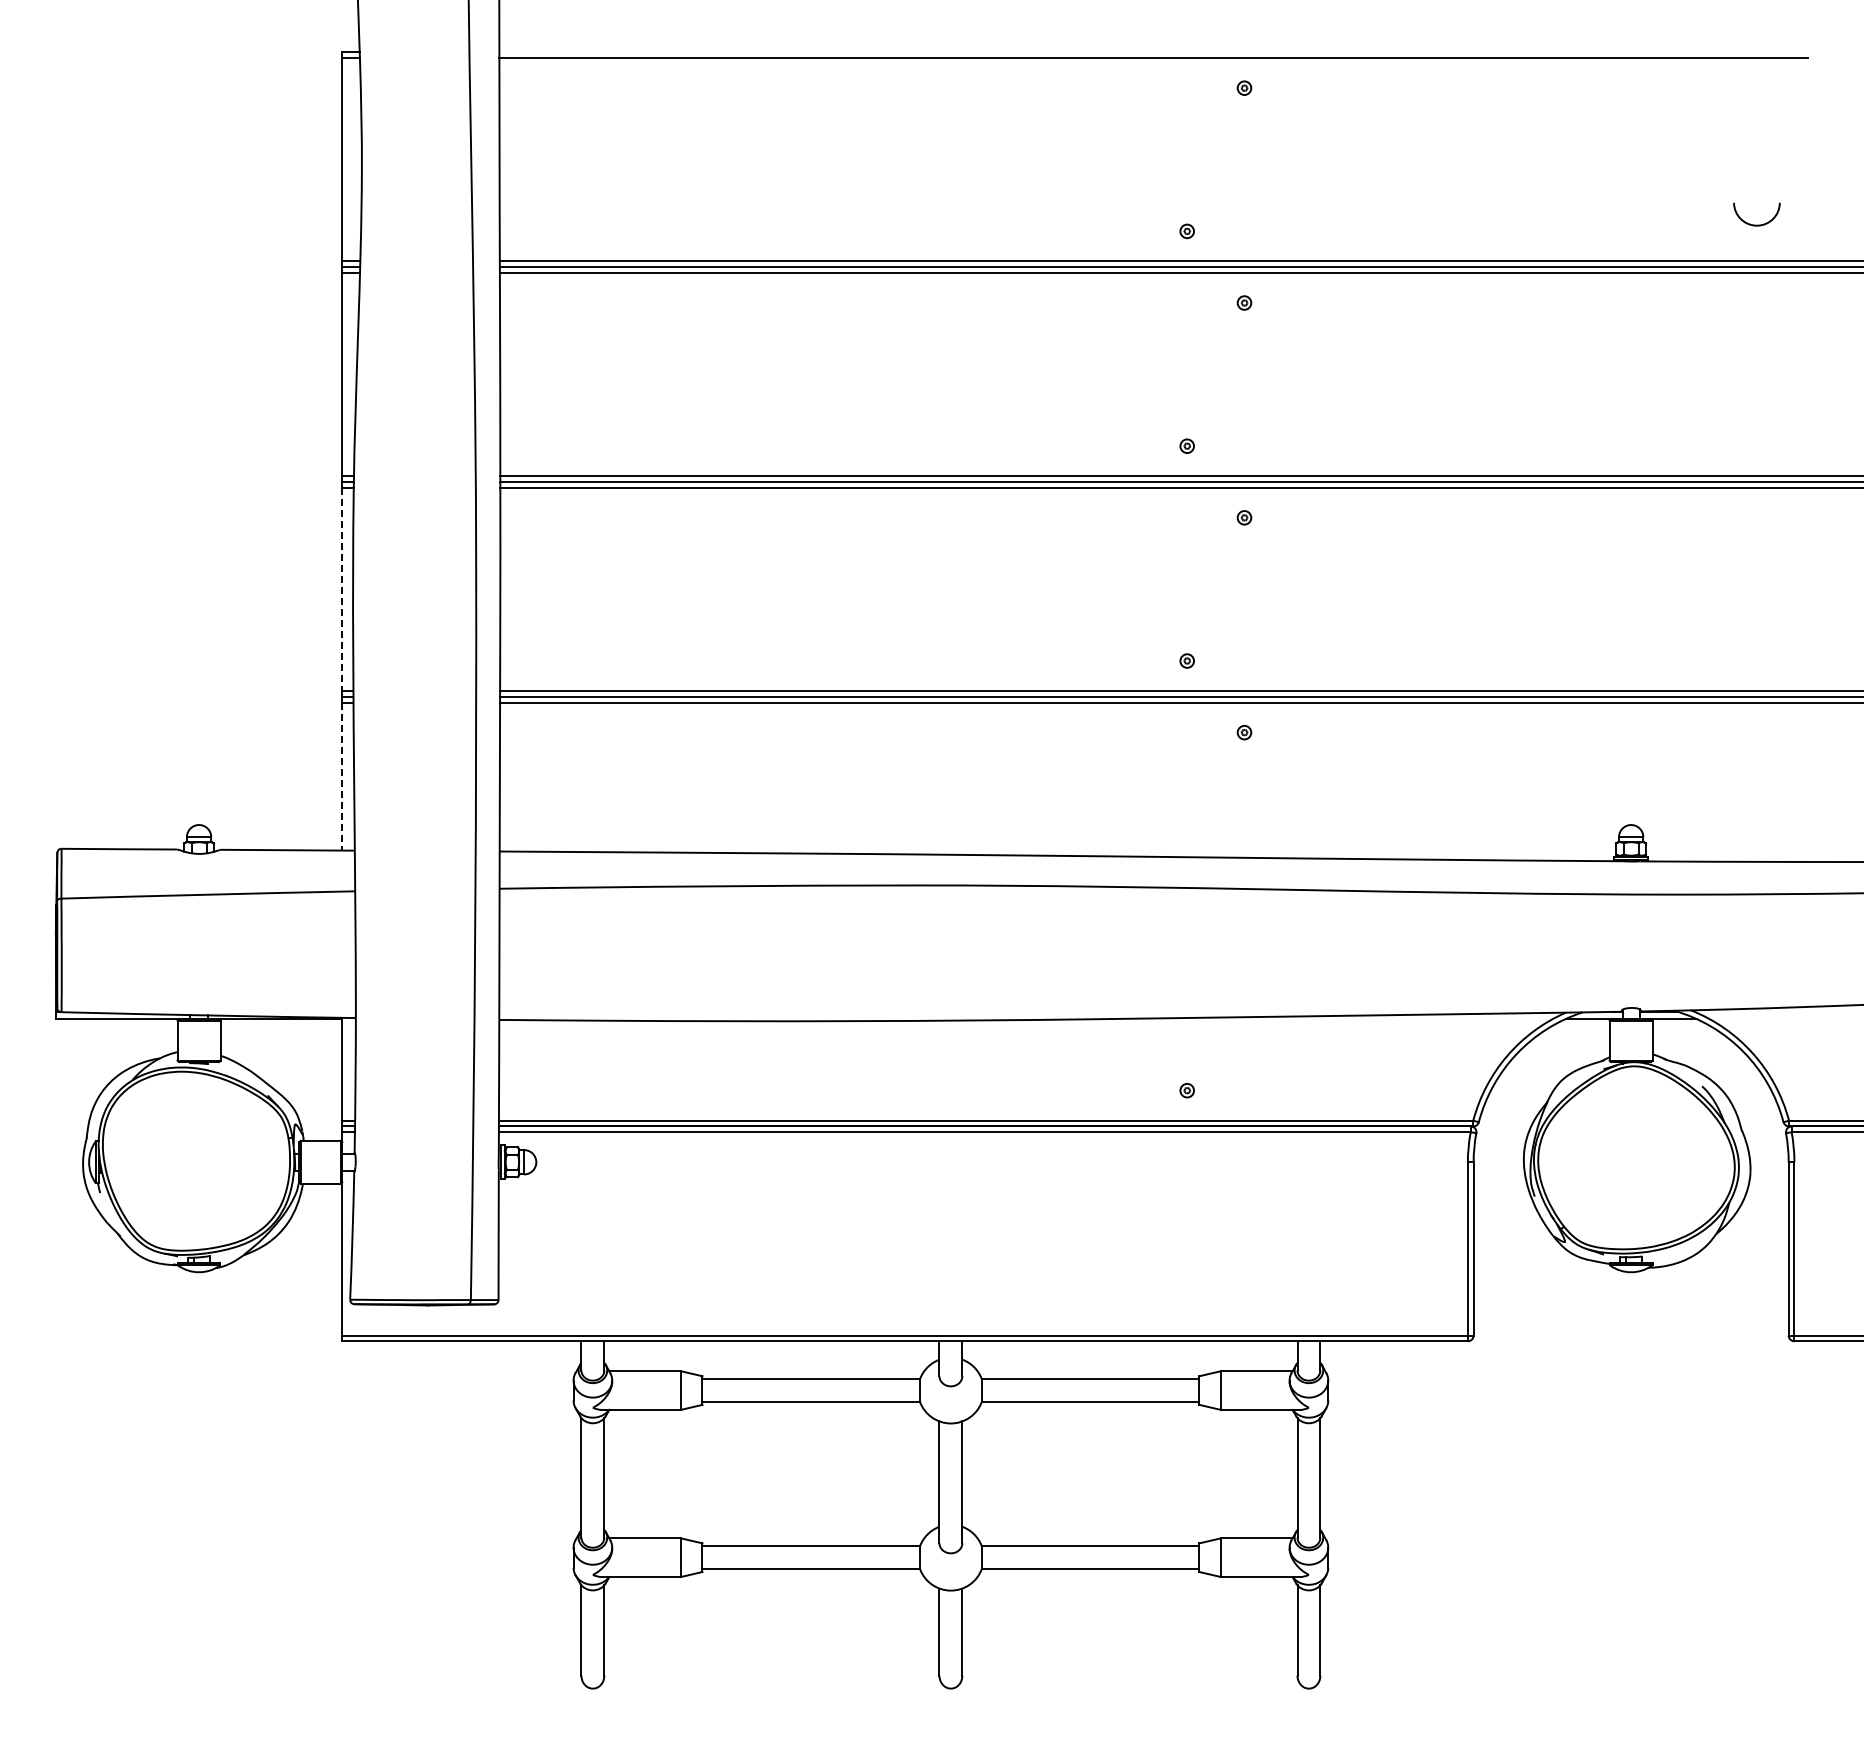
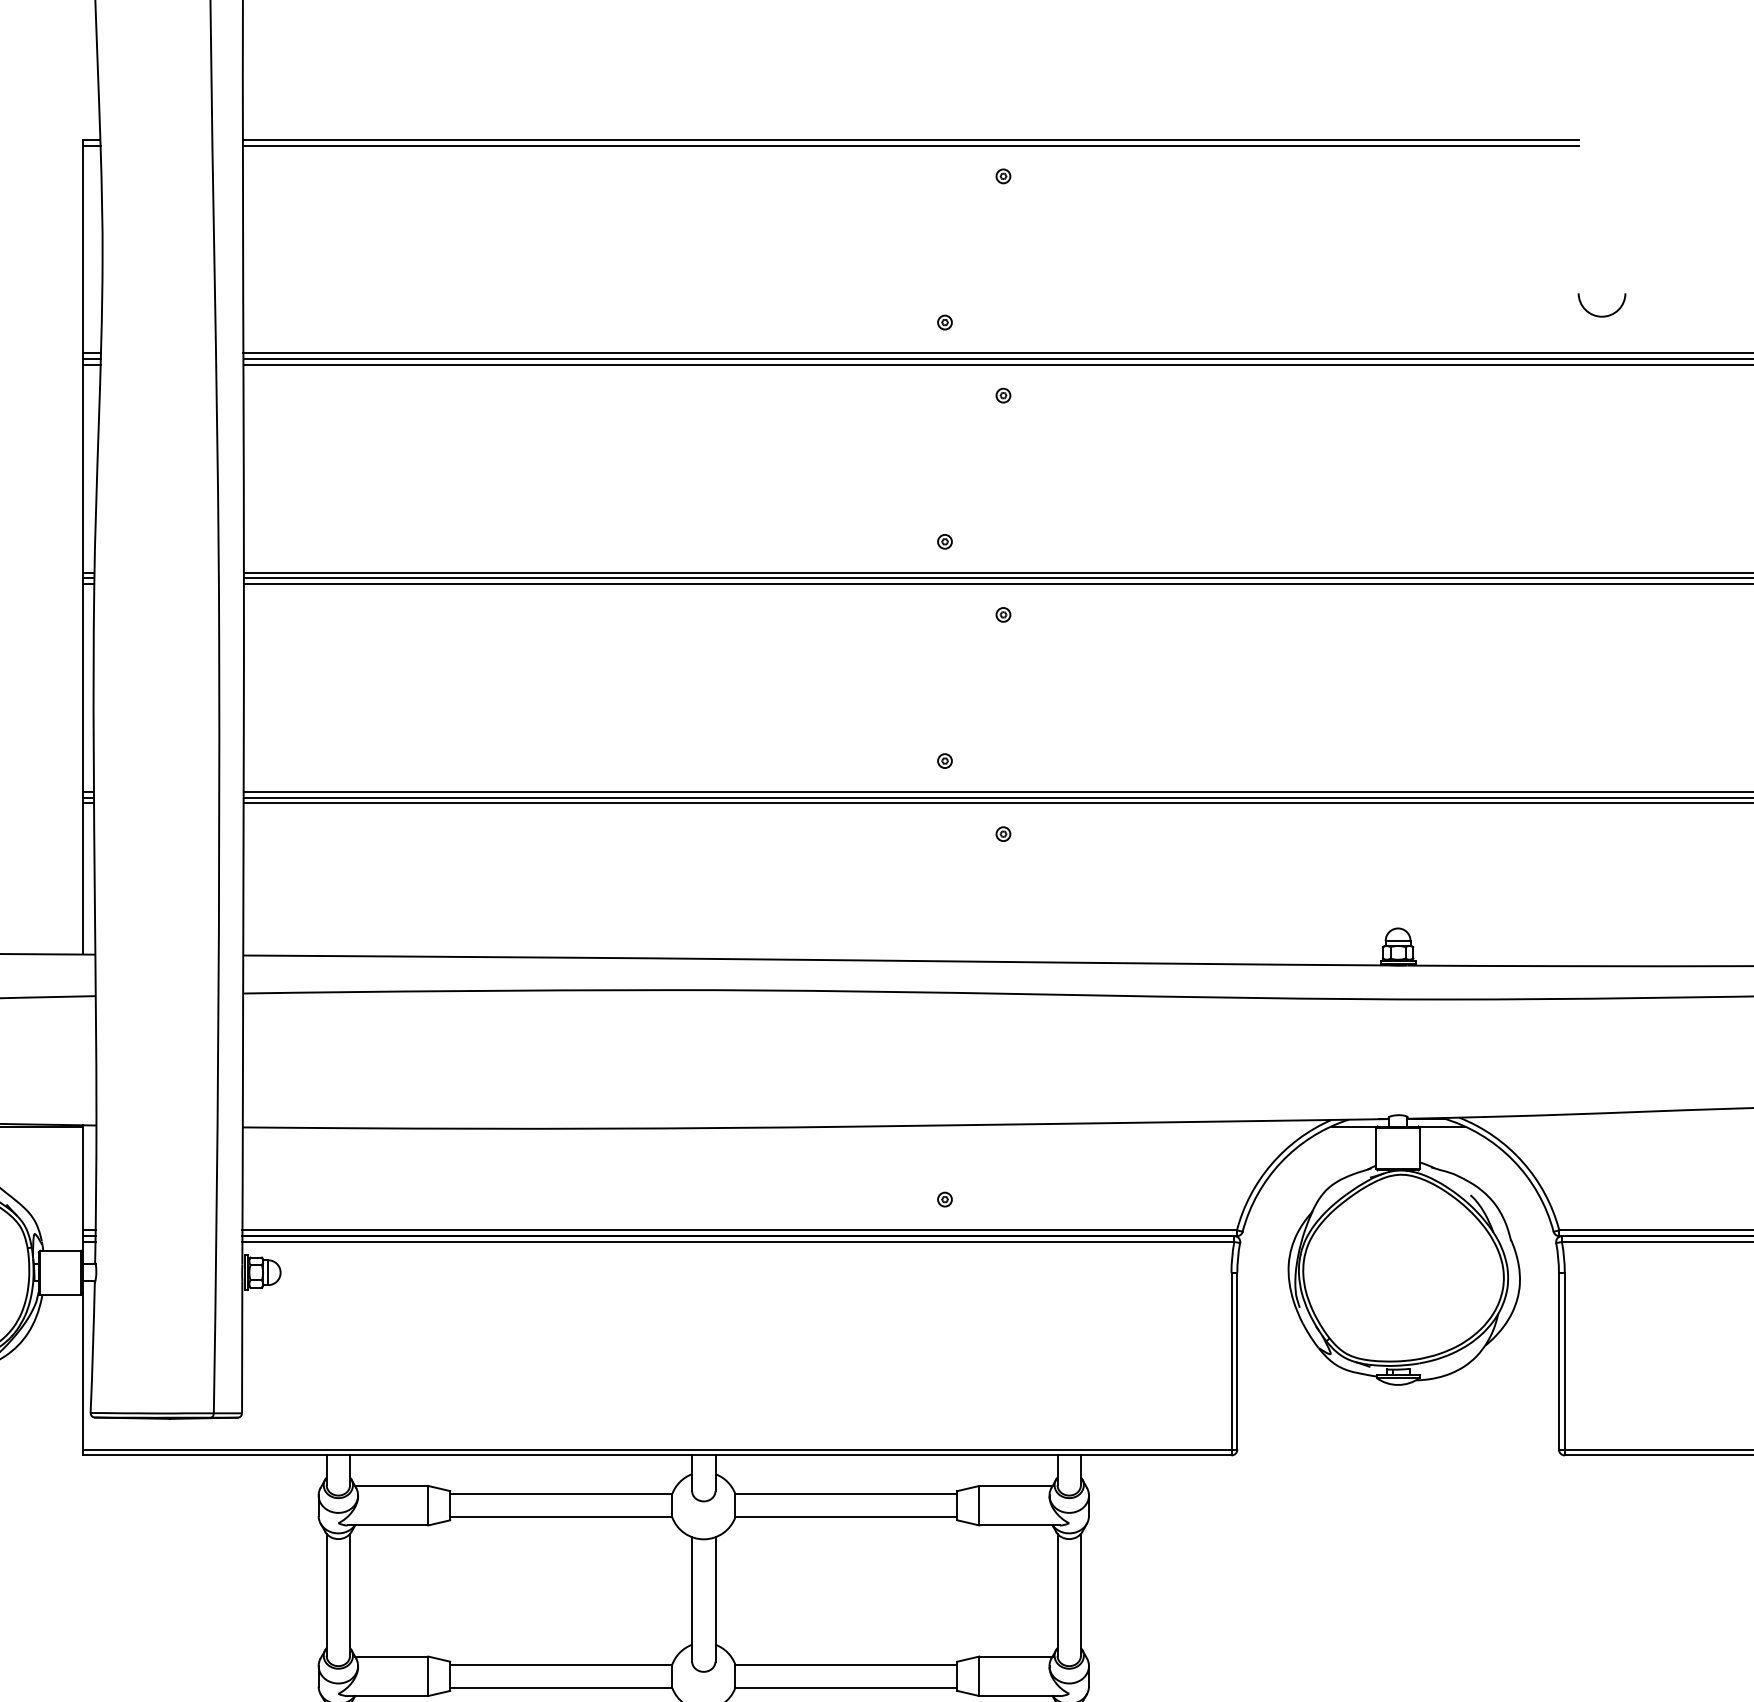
line: (1153, 52) -> (910, 139), added
arc: (1756, 224) -> (1601, 315), moved
line: (342, 589) -> (82, 688), dashed -> solid
line: (342, 776) -> (82, 878), dashed -> solid

